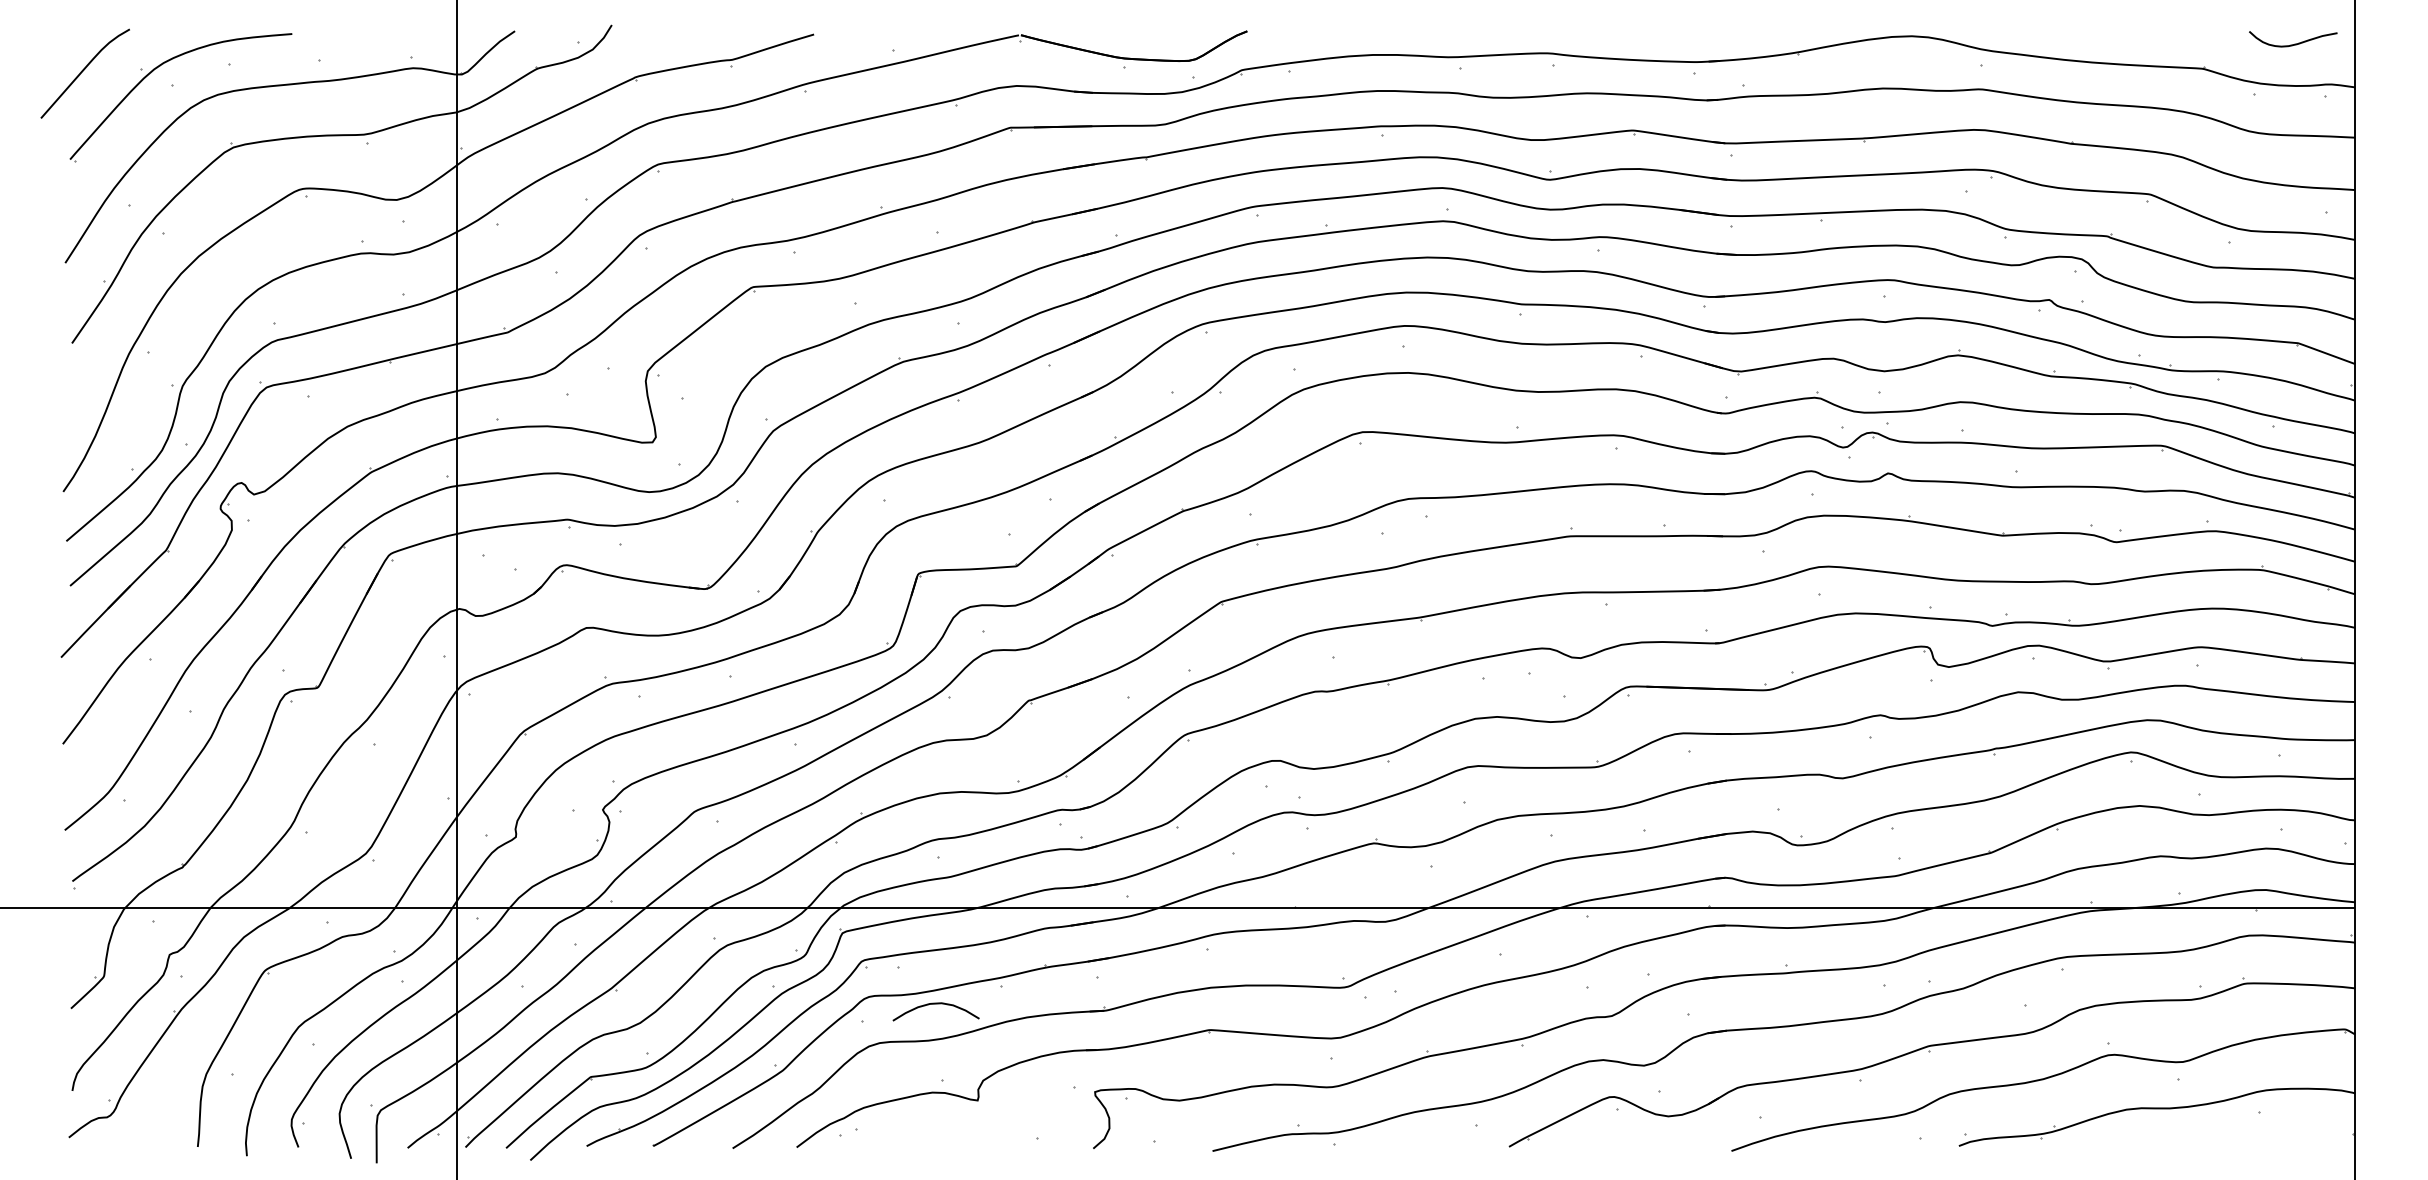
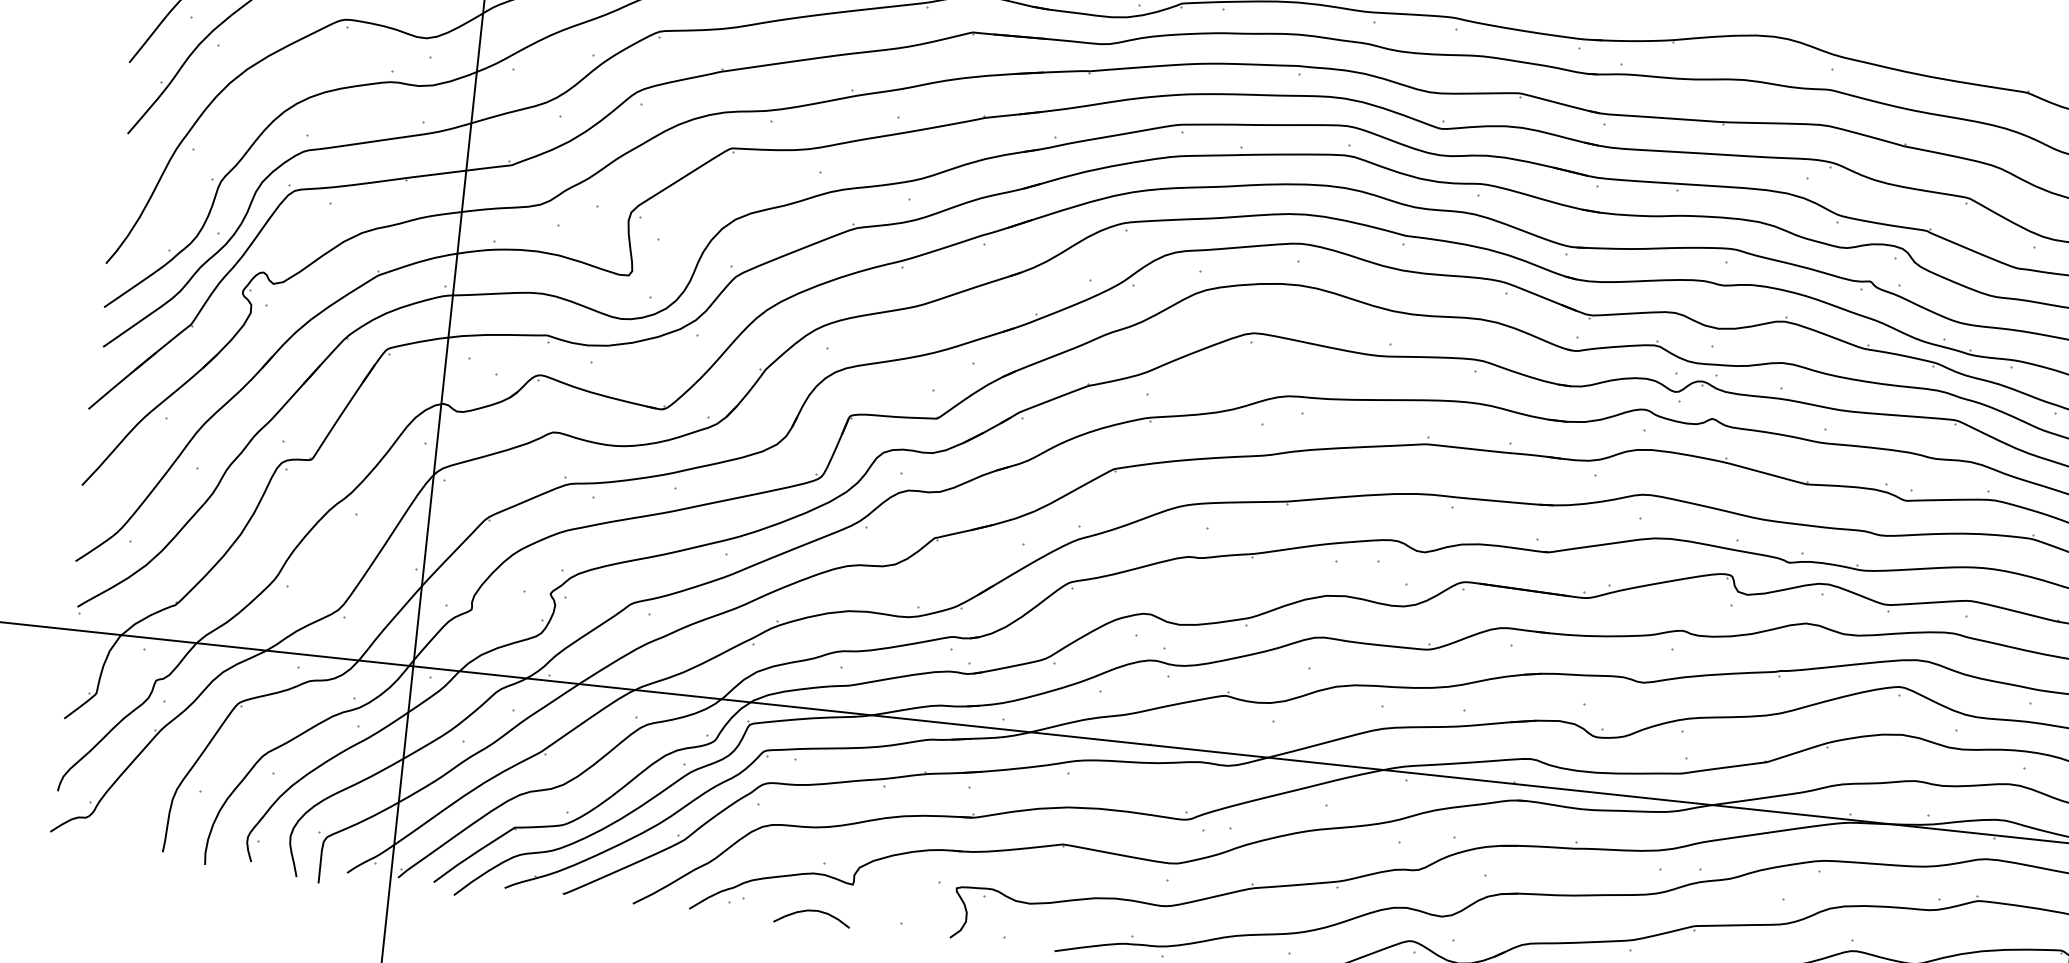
curve: (935, 1004) -> (812, 911), moved

